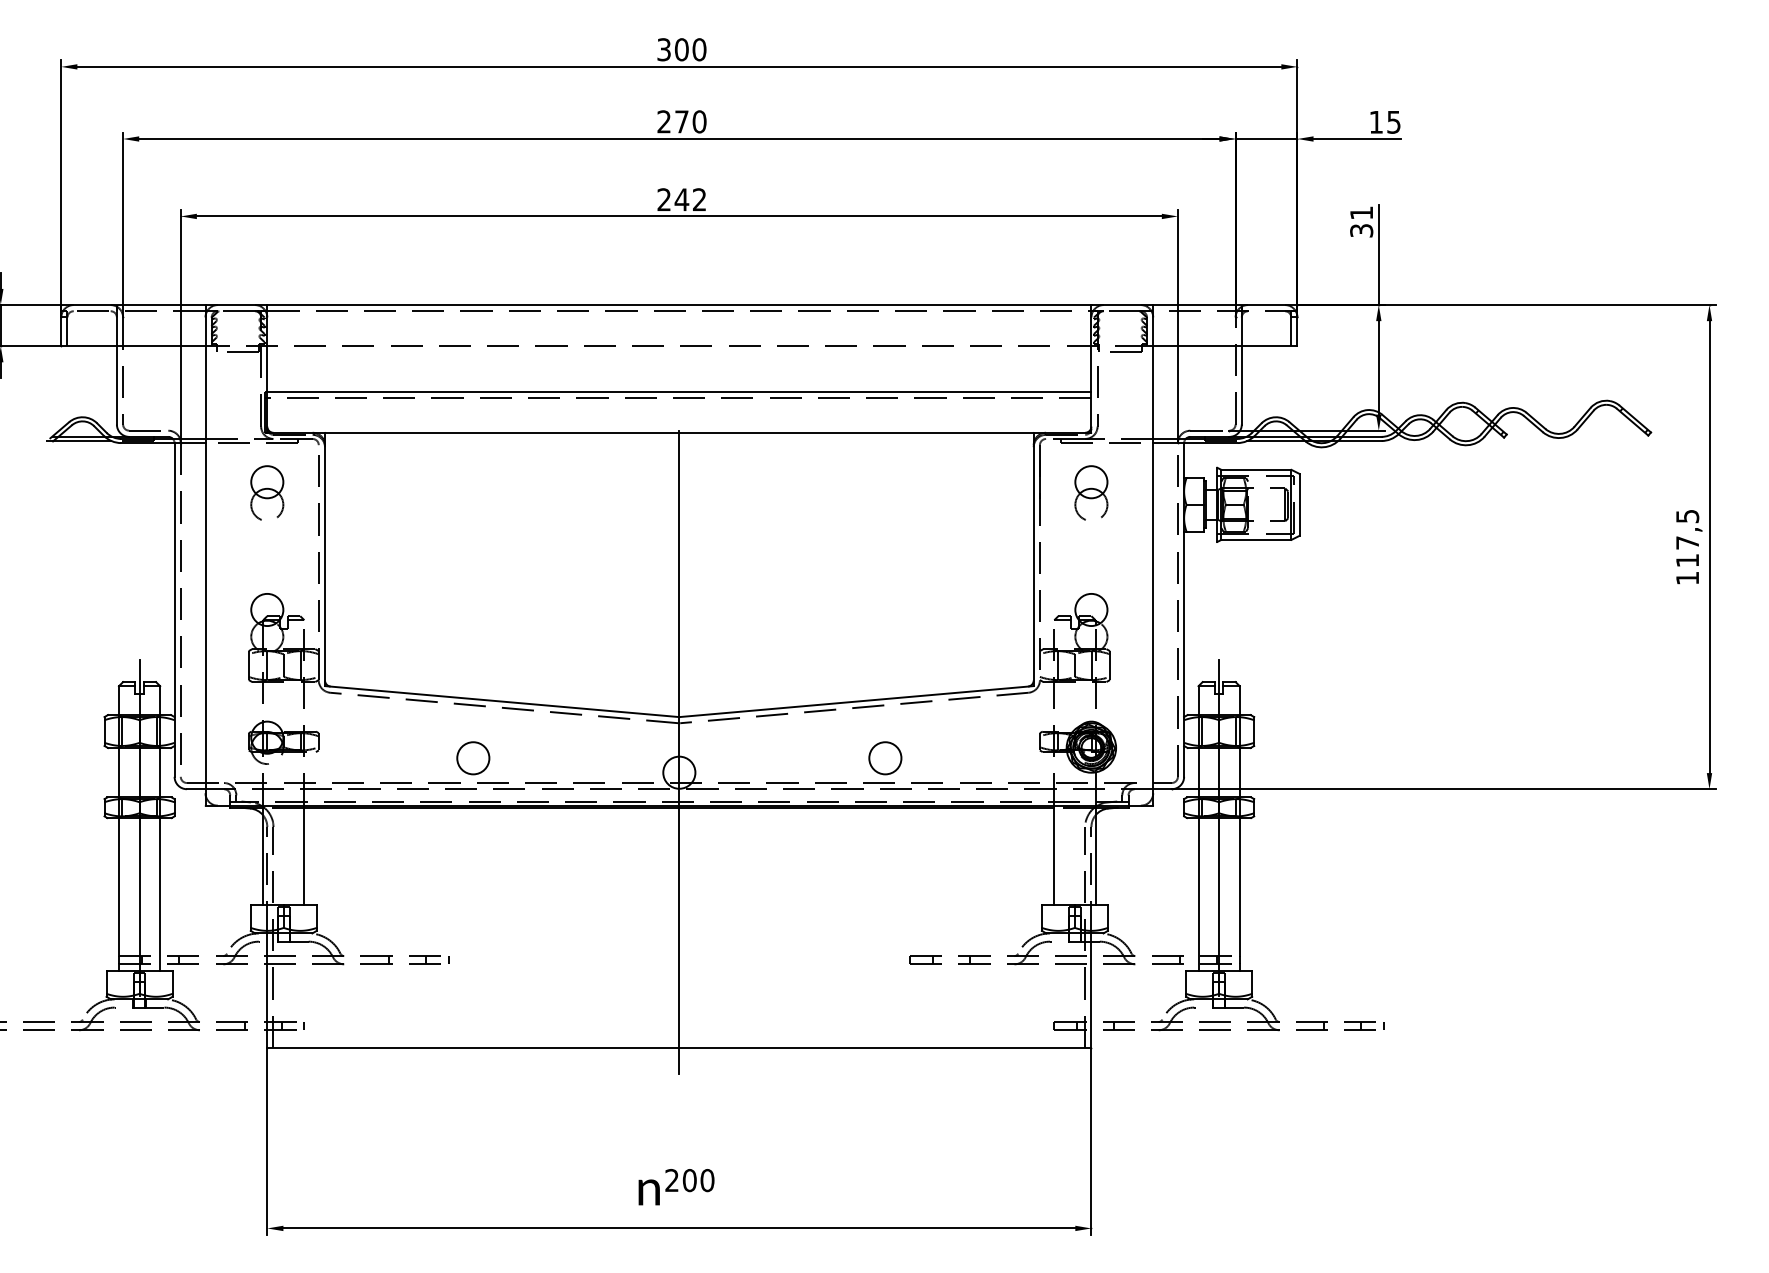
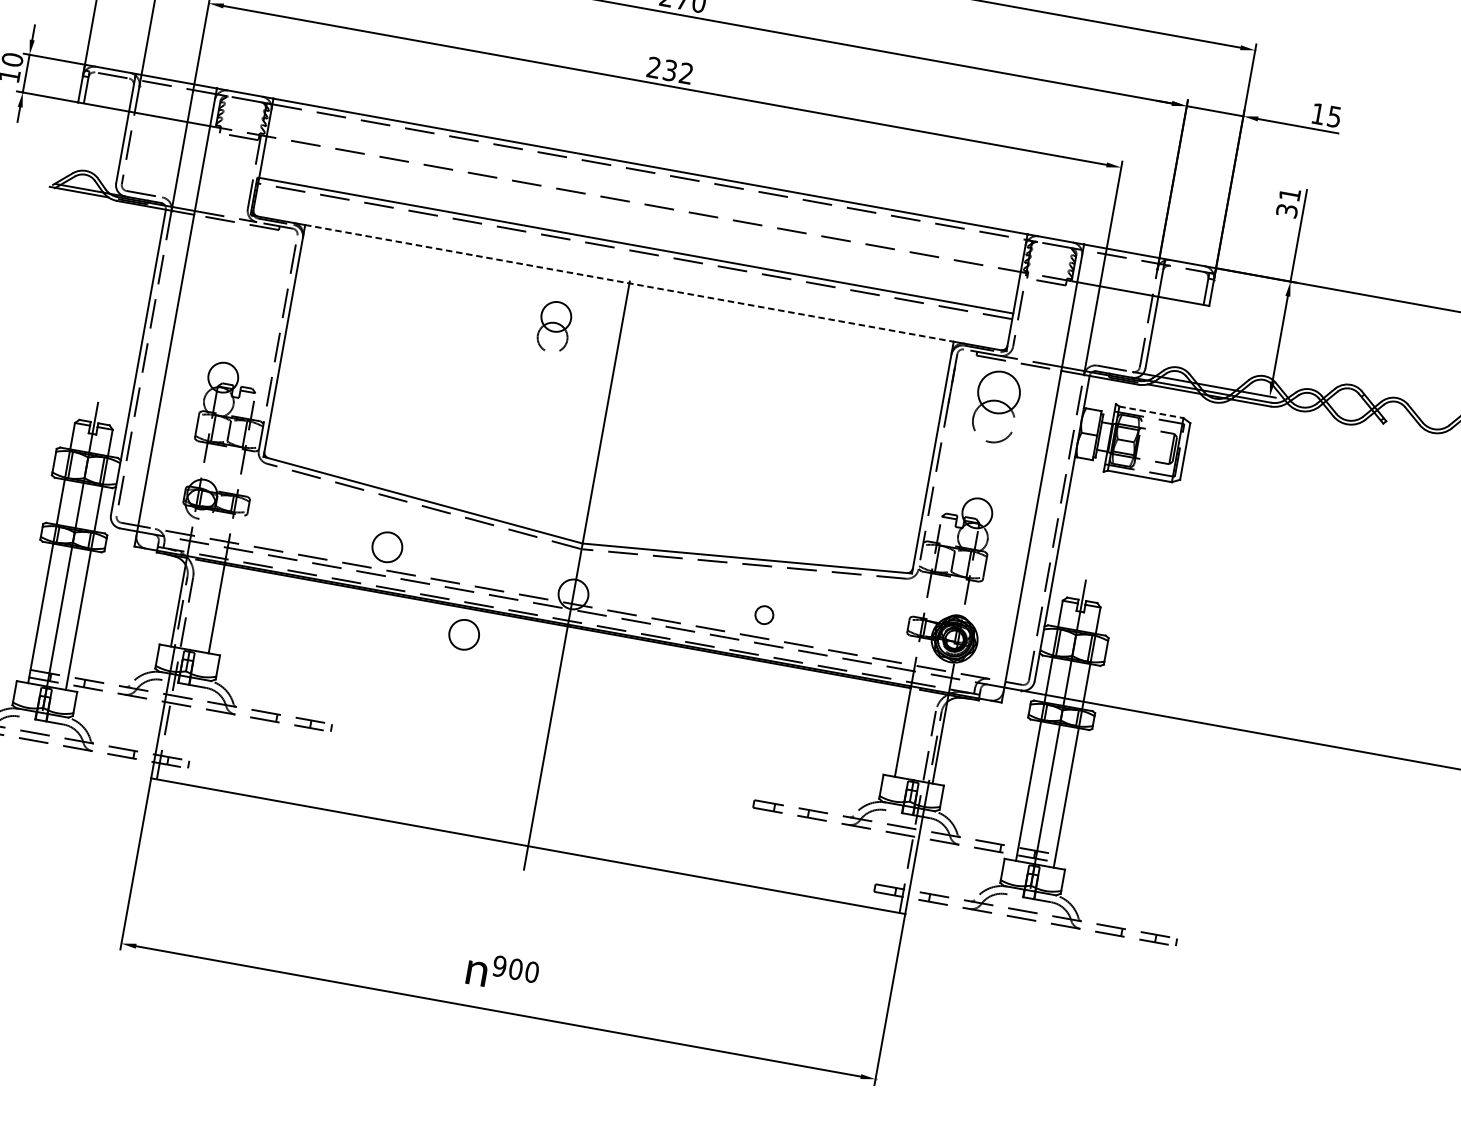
text: (681, 199) -> (669, 70), 242 -> 232
line: (679, 432) -> (629, 283), solid -> dashed
line: (1256, 469) -> (1151, 412), solid -> dashed
part: (267, 492) -> (554, 326), moved
part: (1091, 492) -> (996, 405), size x1.4
circle: (885, 758) -> (764, 615), size x0.6
circle: (571, 836) -> (464, 635), added
text: (671, 1180) -> (499, 966), 200 -> 900

